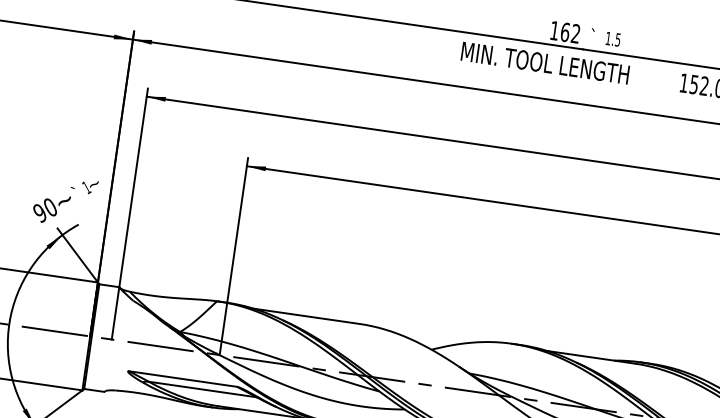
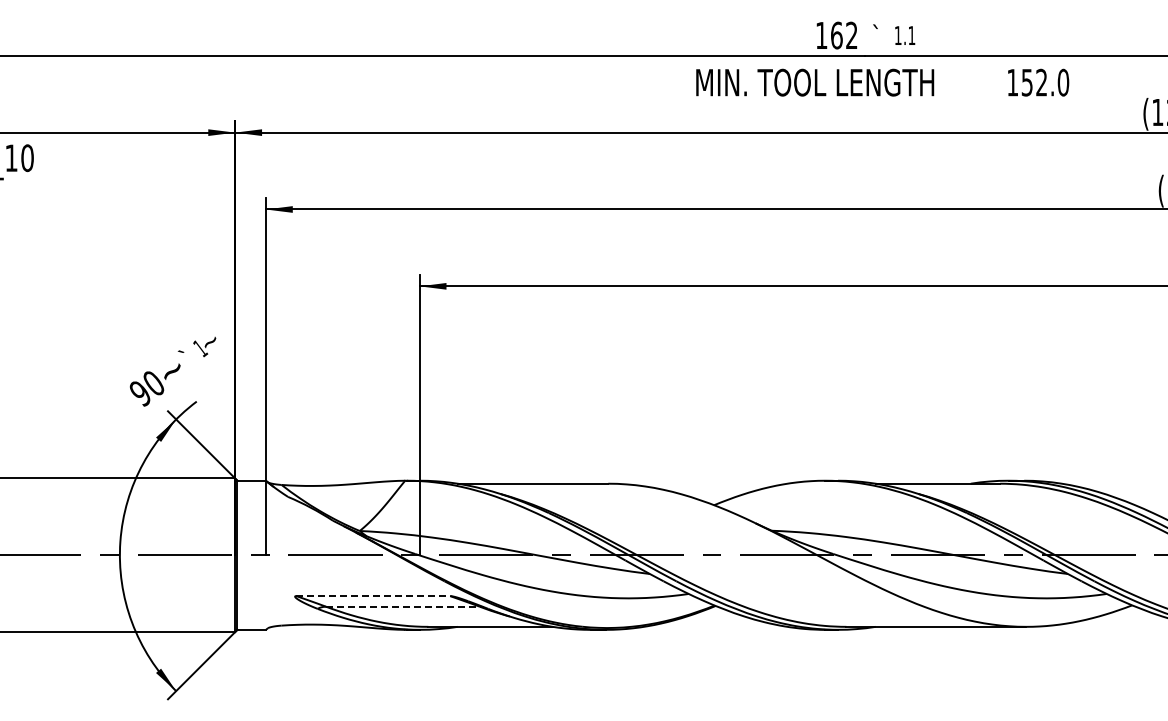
text: (617, 39) -> (911, 35), 1.5 -> 1.1
line: (183, 379) -> (373, 596), solid -> dashed
line: (202, 389) -> (402, 606), solid -> dashed

